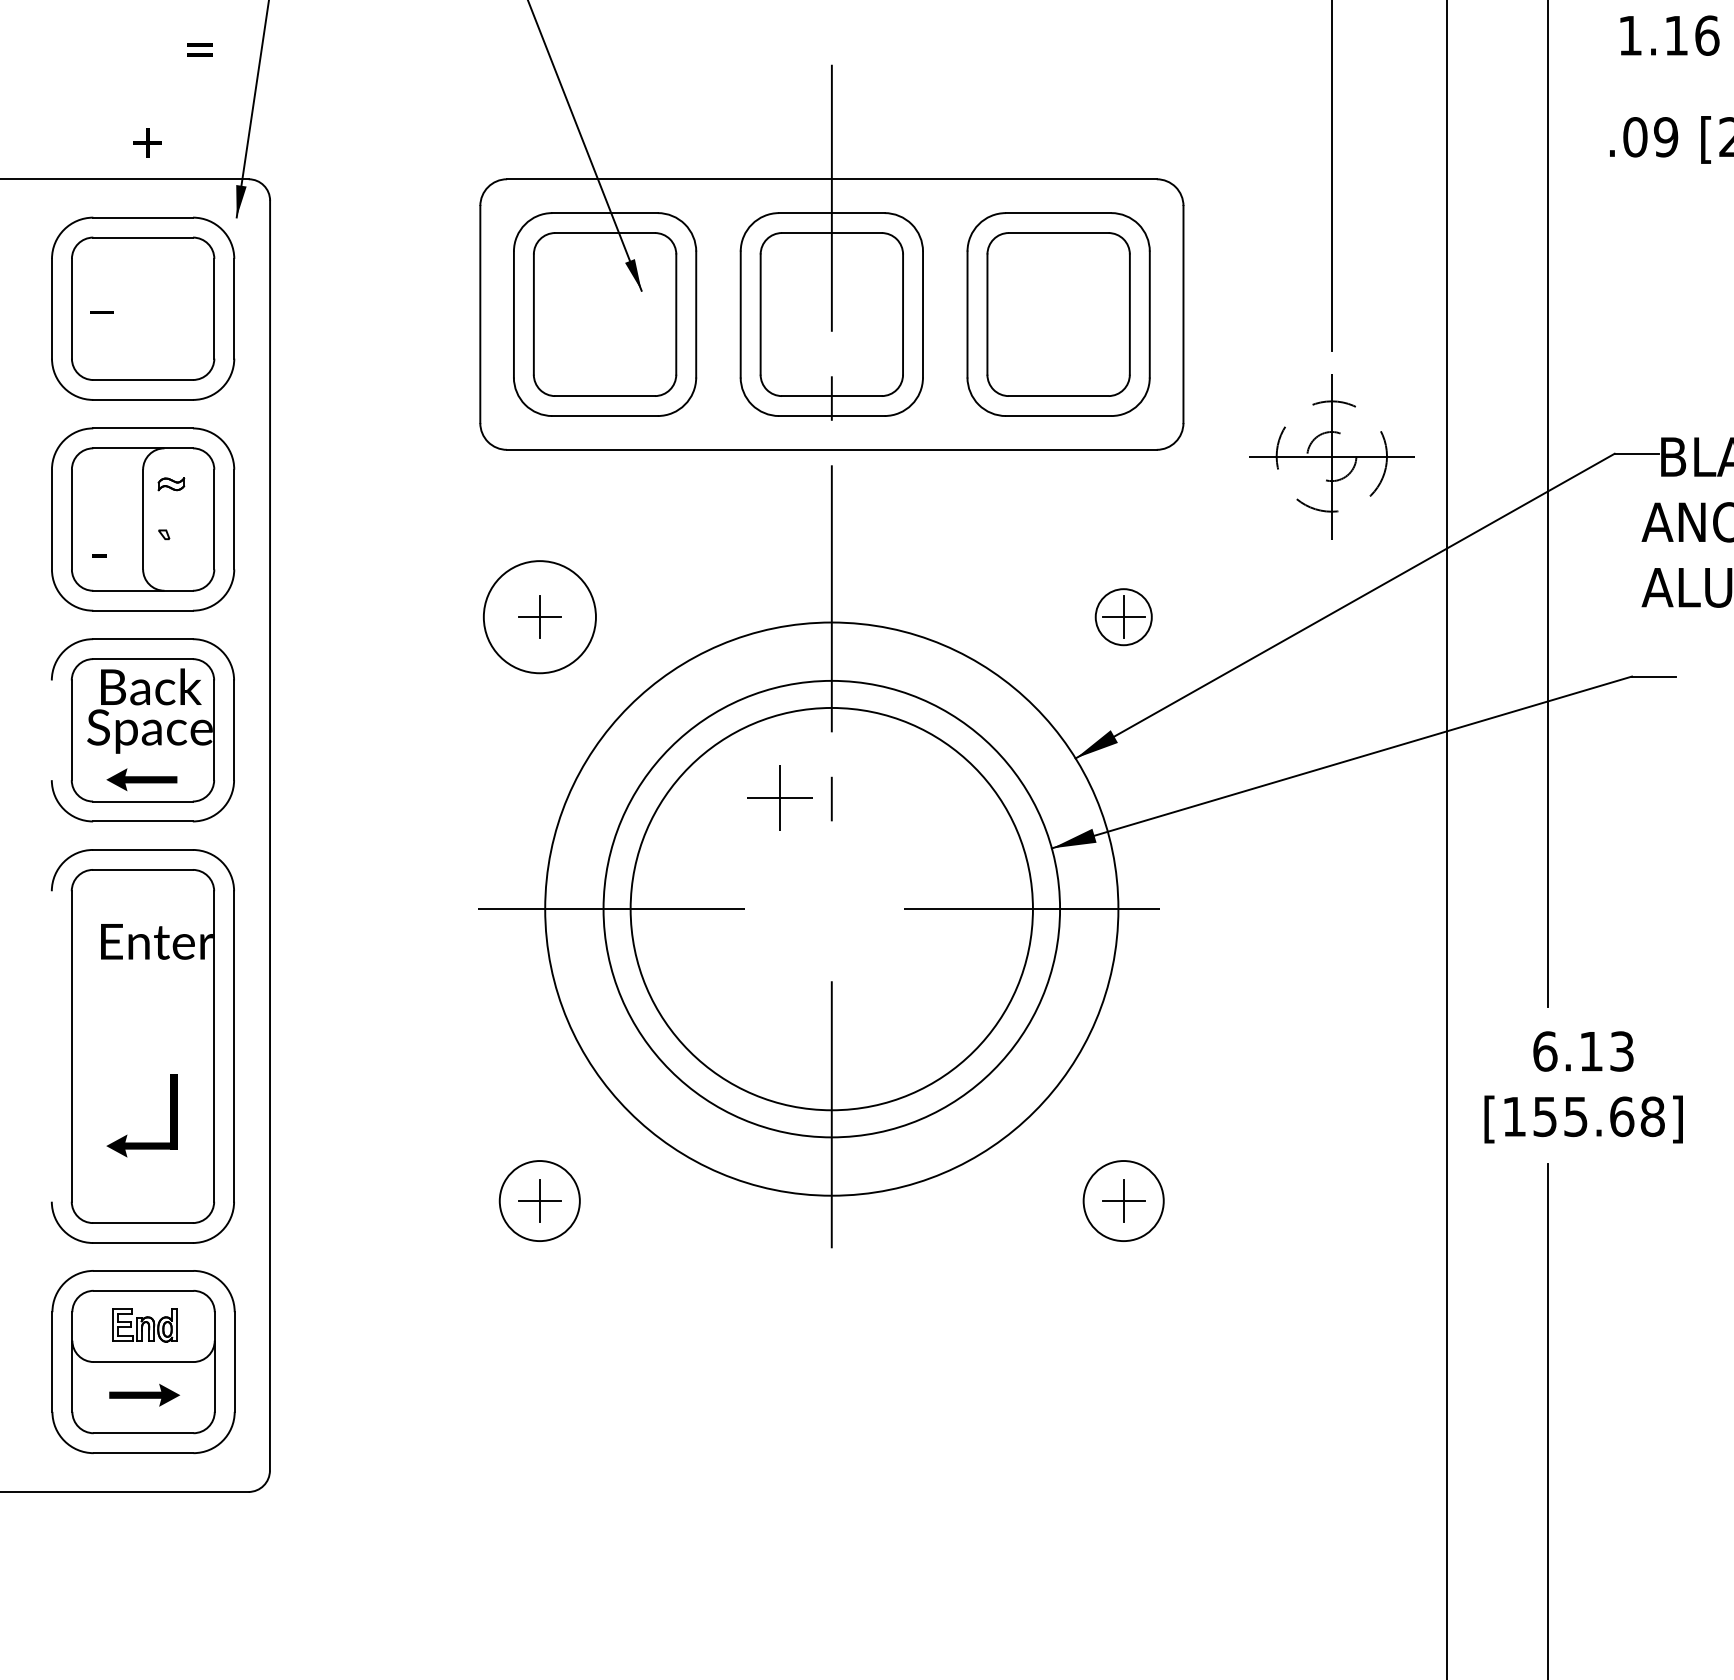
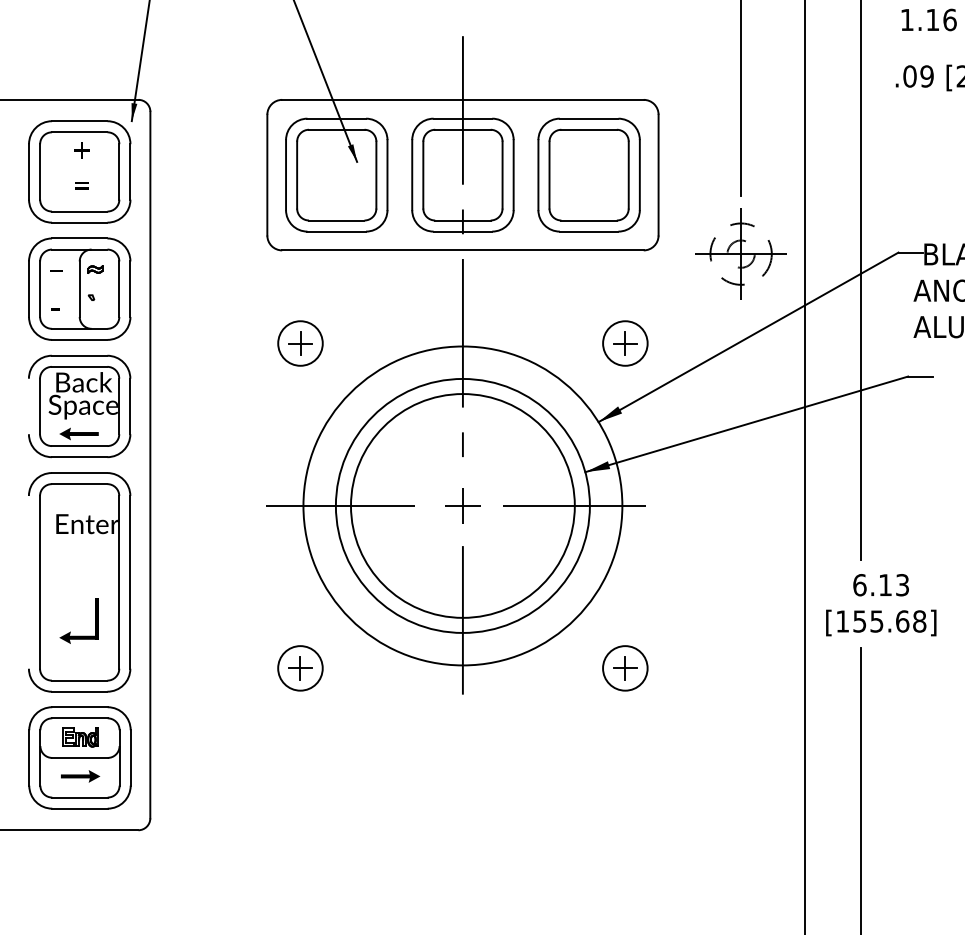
text: (198, 49) -> (81, 185), moved
text: (146, 142) -> (81, 150), moved
text: (101, 311) -> (56, 270), moved
circle: (539, 617) -> (300, 343), size x0.71
circle: (1124, 617) -> (625, 343), size x1.43
part: (778, 796) -> (462, 505), moved

